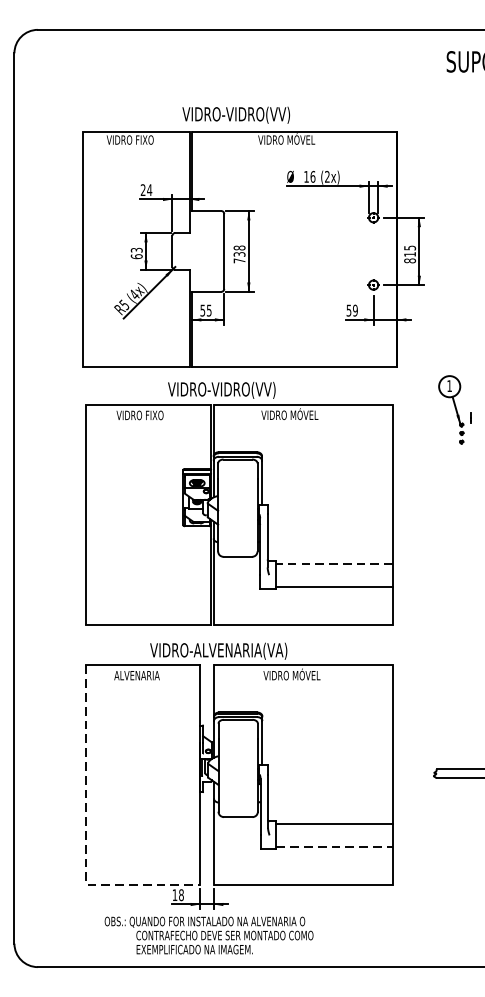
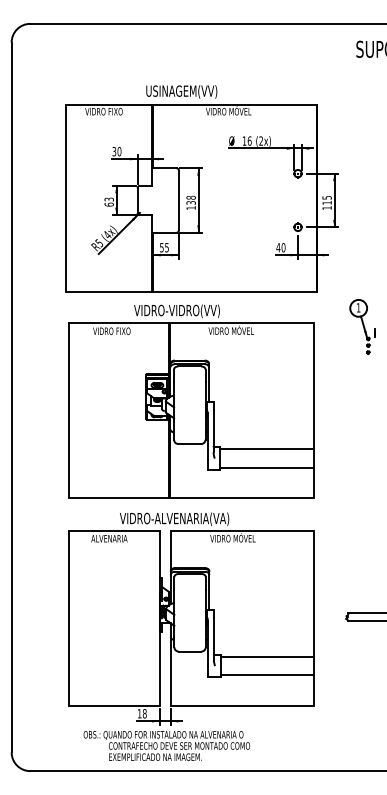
text: (236, 114) -> (188, 91), VIDRO-VIDRO(VV) -> USINAGEM(VV)
text: (145, 189) -> (116, 151), 24 -> 30
text: (238, 260) -> (190, 207), 738 -> 138
text: (409, 260) -> (326, 207), 815 -> 115
text: (351, 310) -> (280, 247), 59 -> 40
line: (334, 563) -> (266, 449), dashed -> solid
line: (85, 833) -> (68, 664), dashed -> solid
line: (335, 847) -> (267, 675), dashed -> solid

